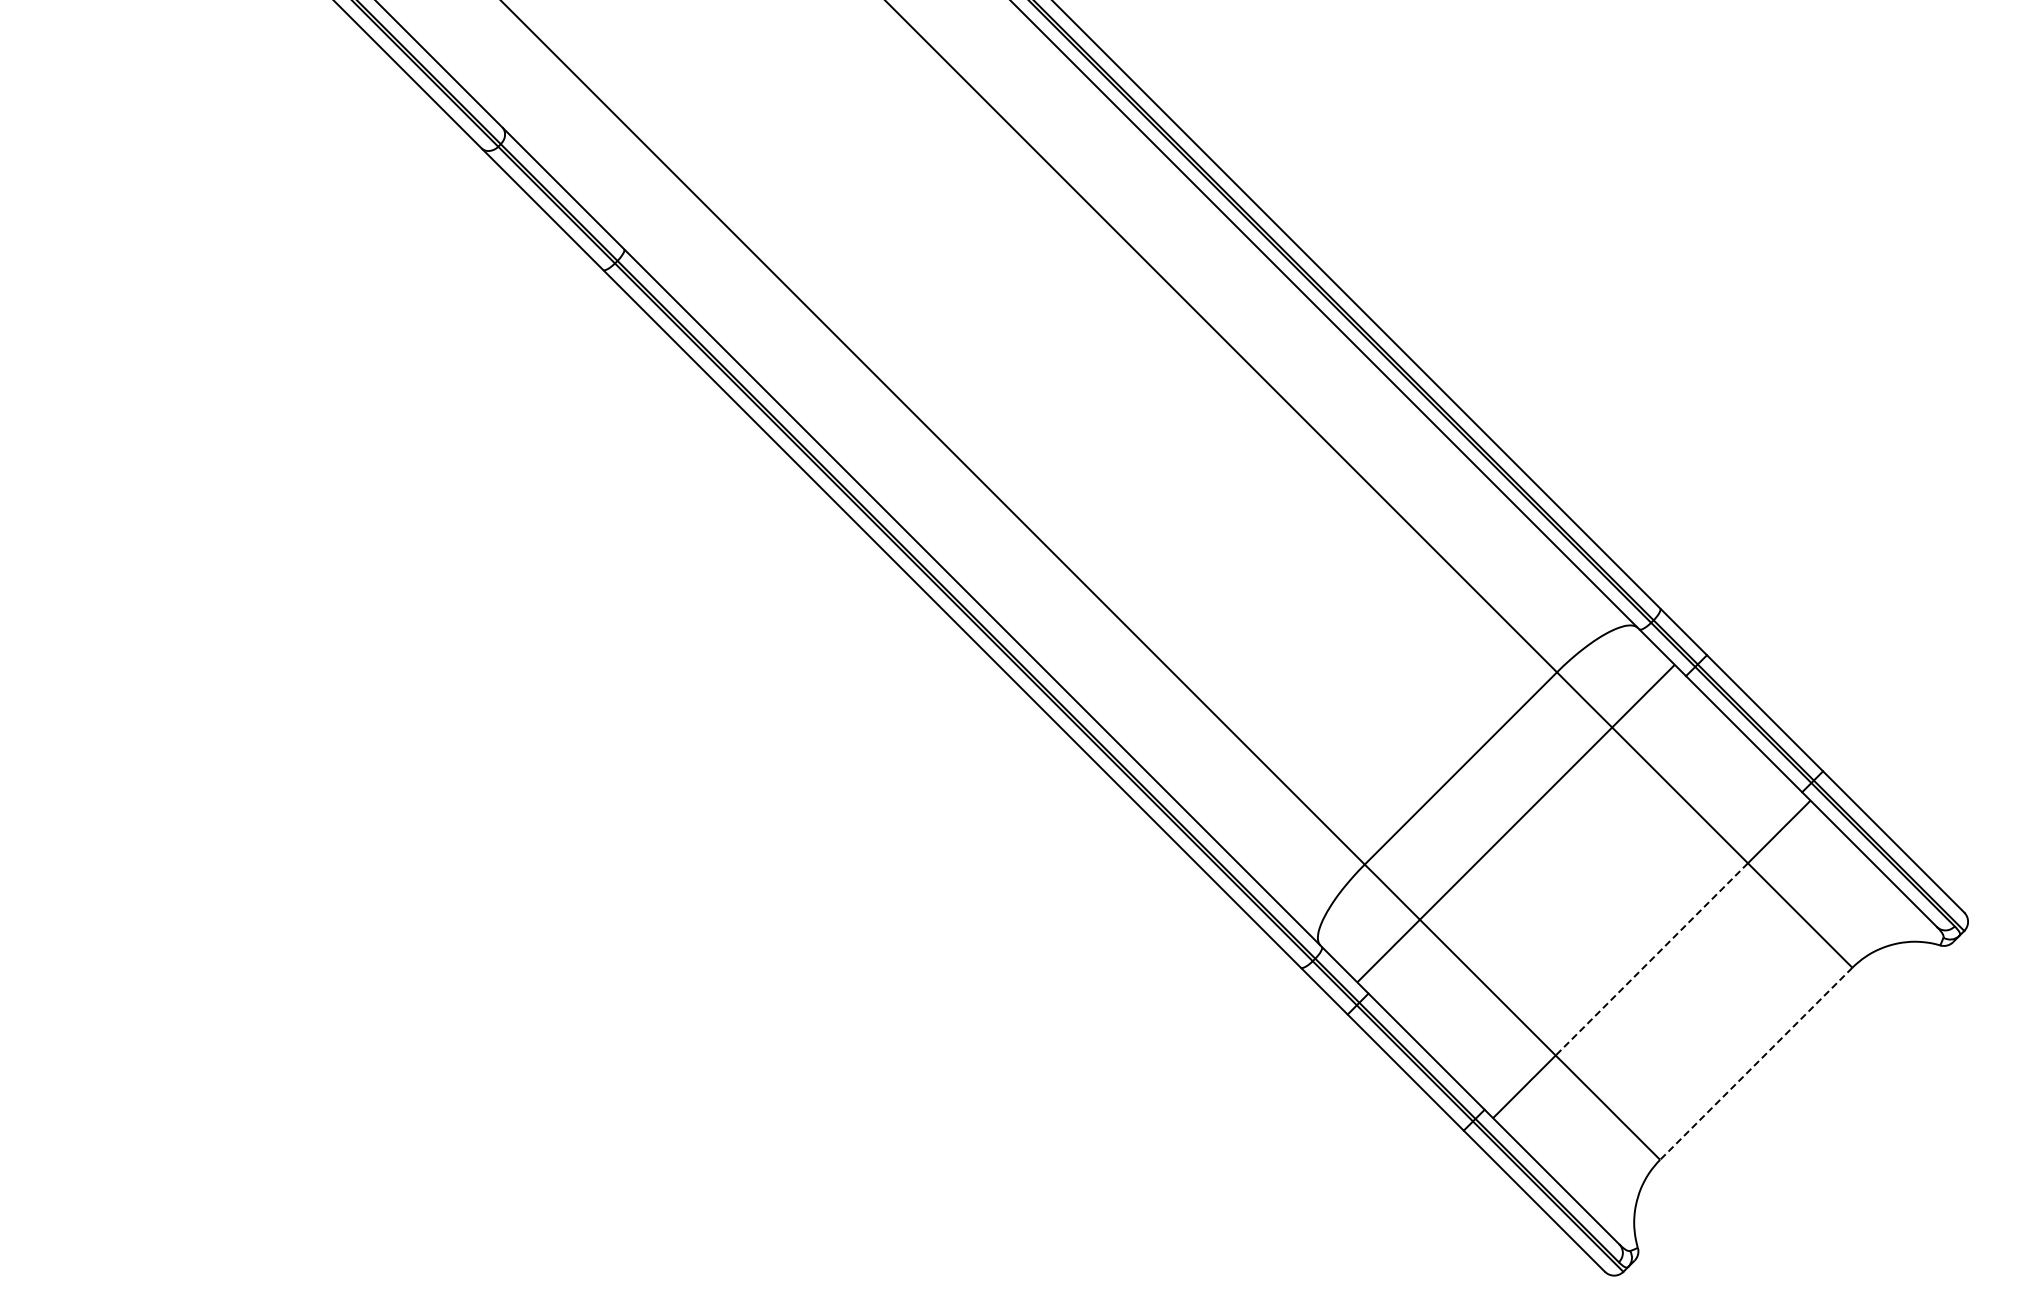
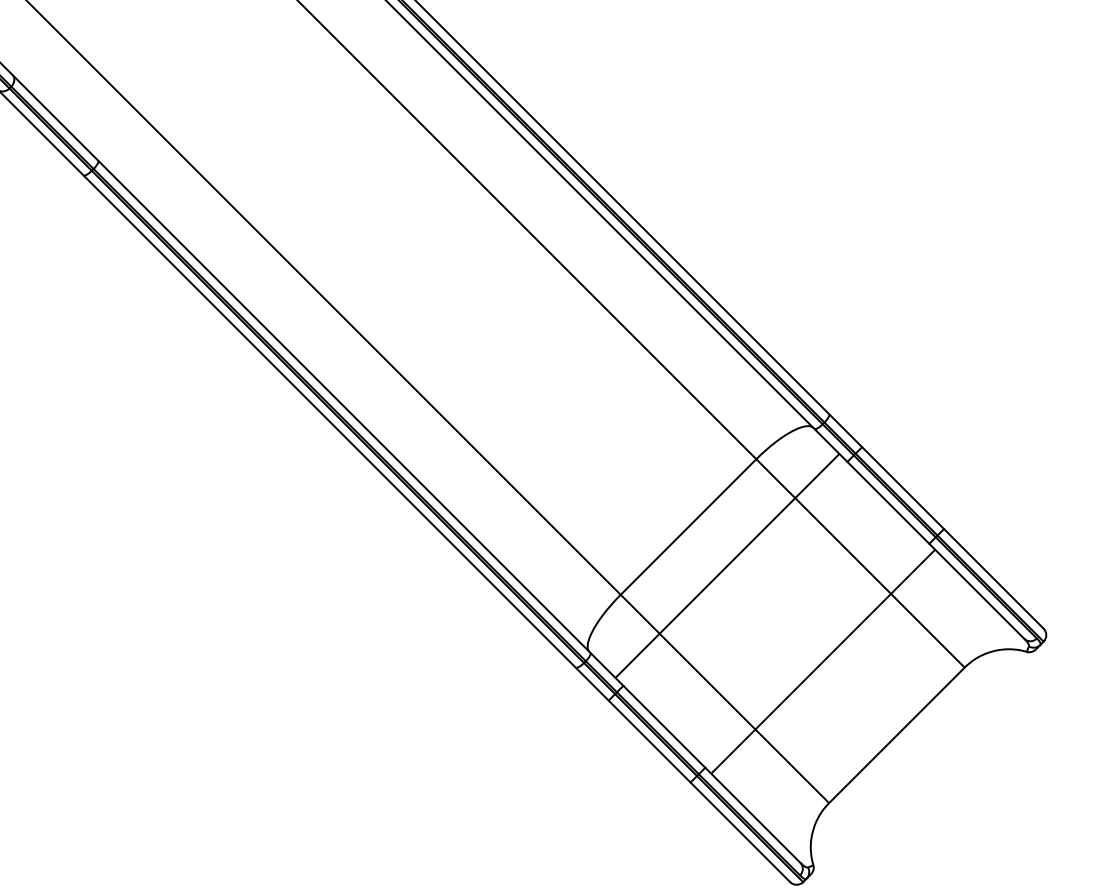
line: (1651, 959) -> (822, 661), dashed -> solid
line: (1756, 1063) -> (897, 735), dashed -> solid

